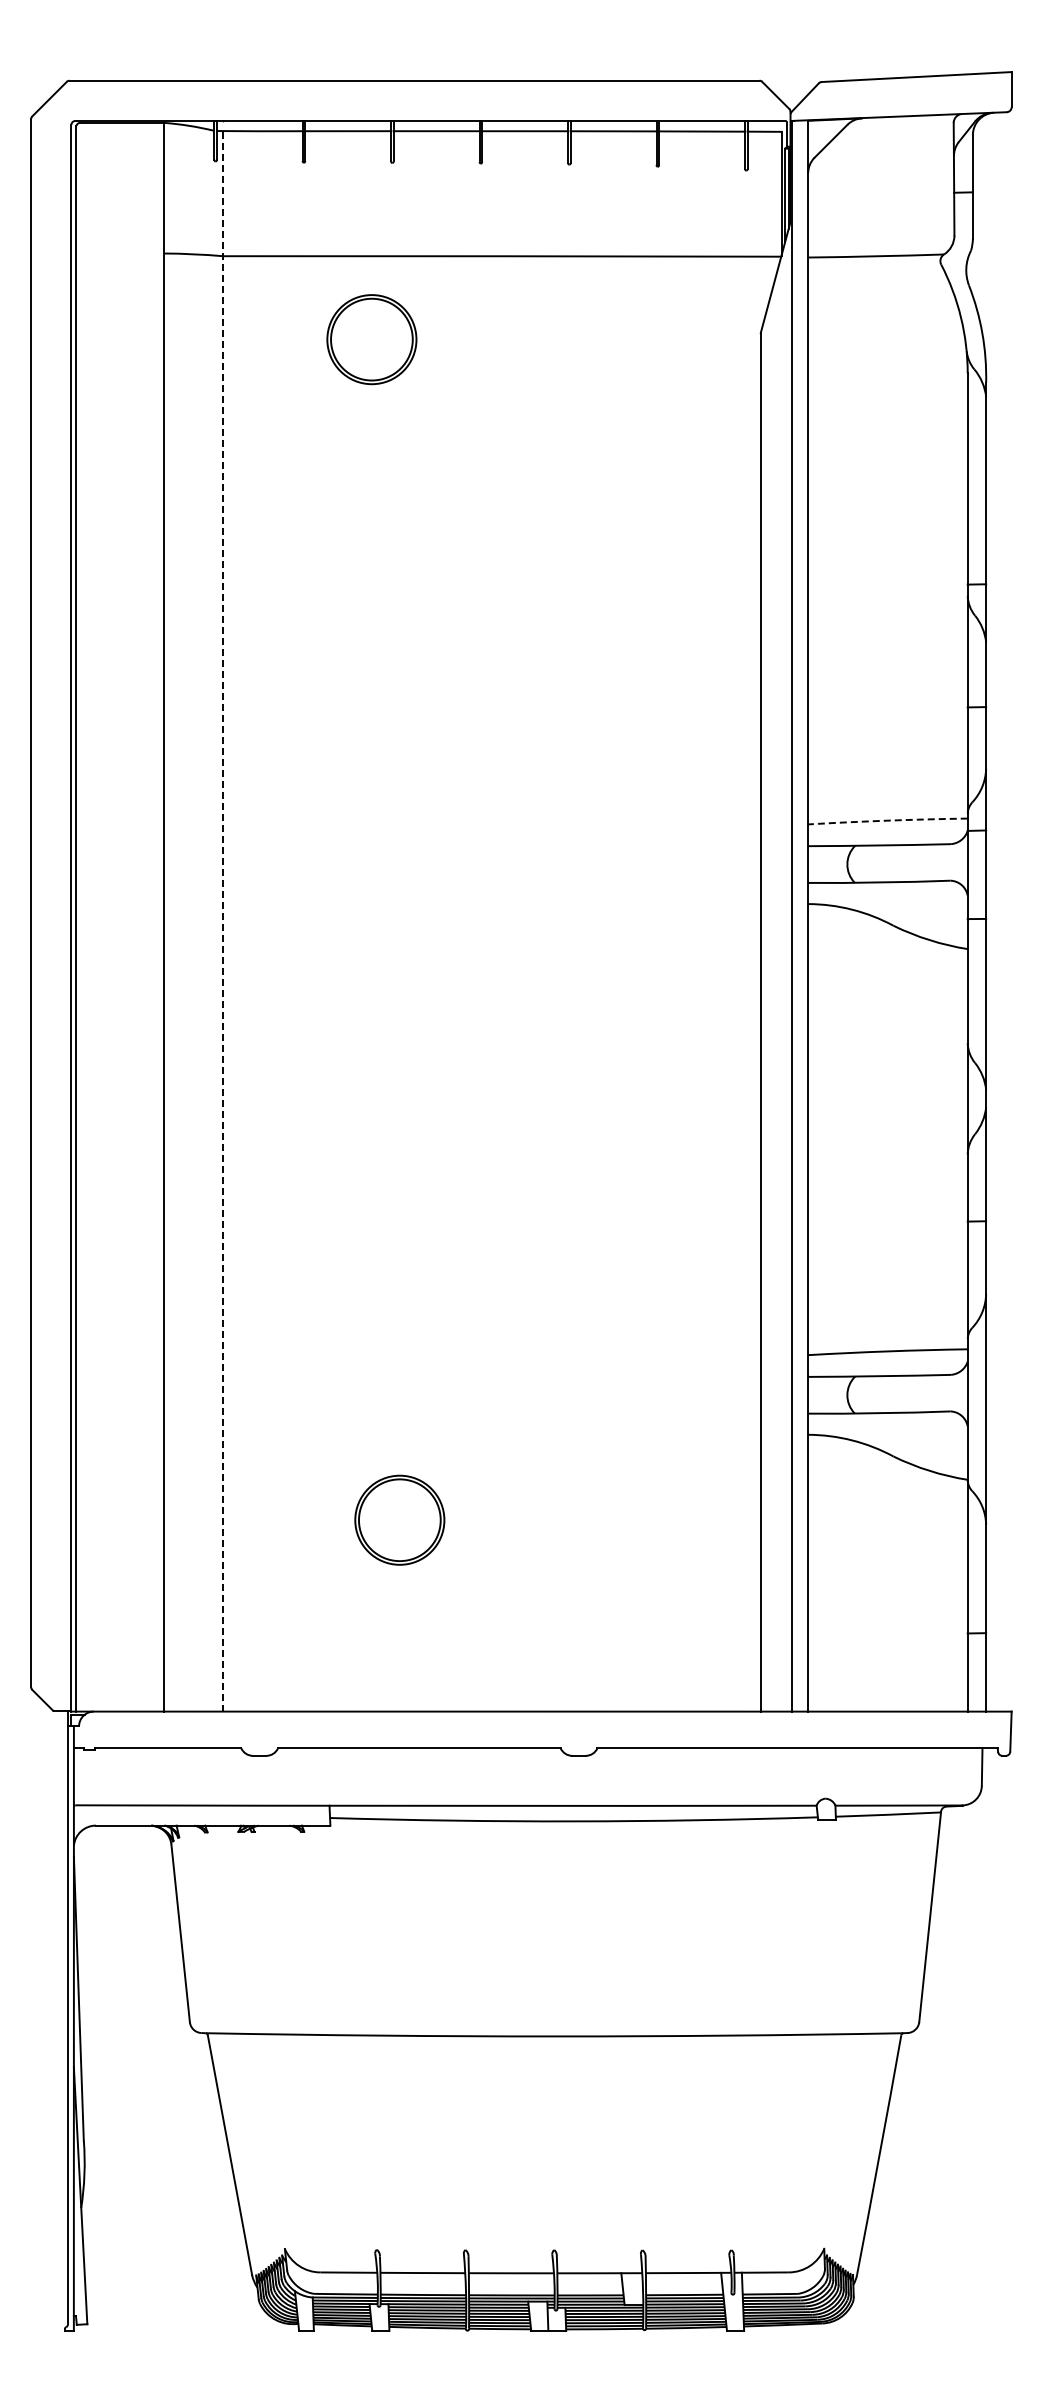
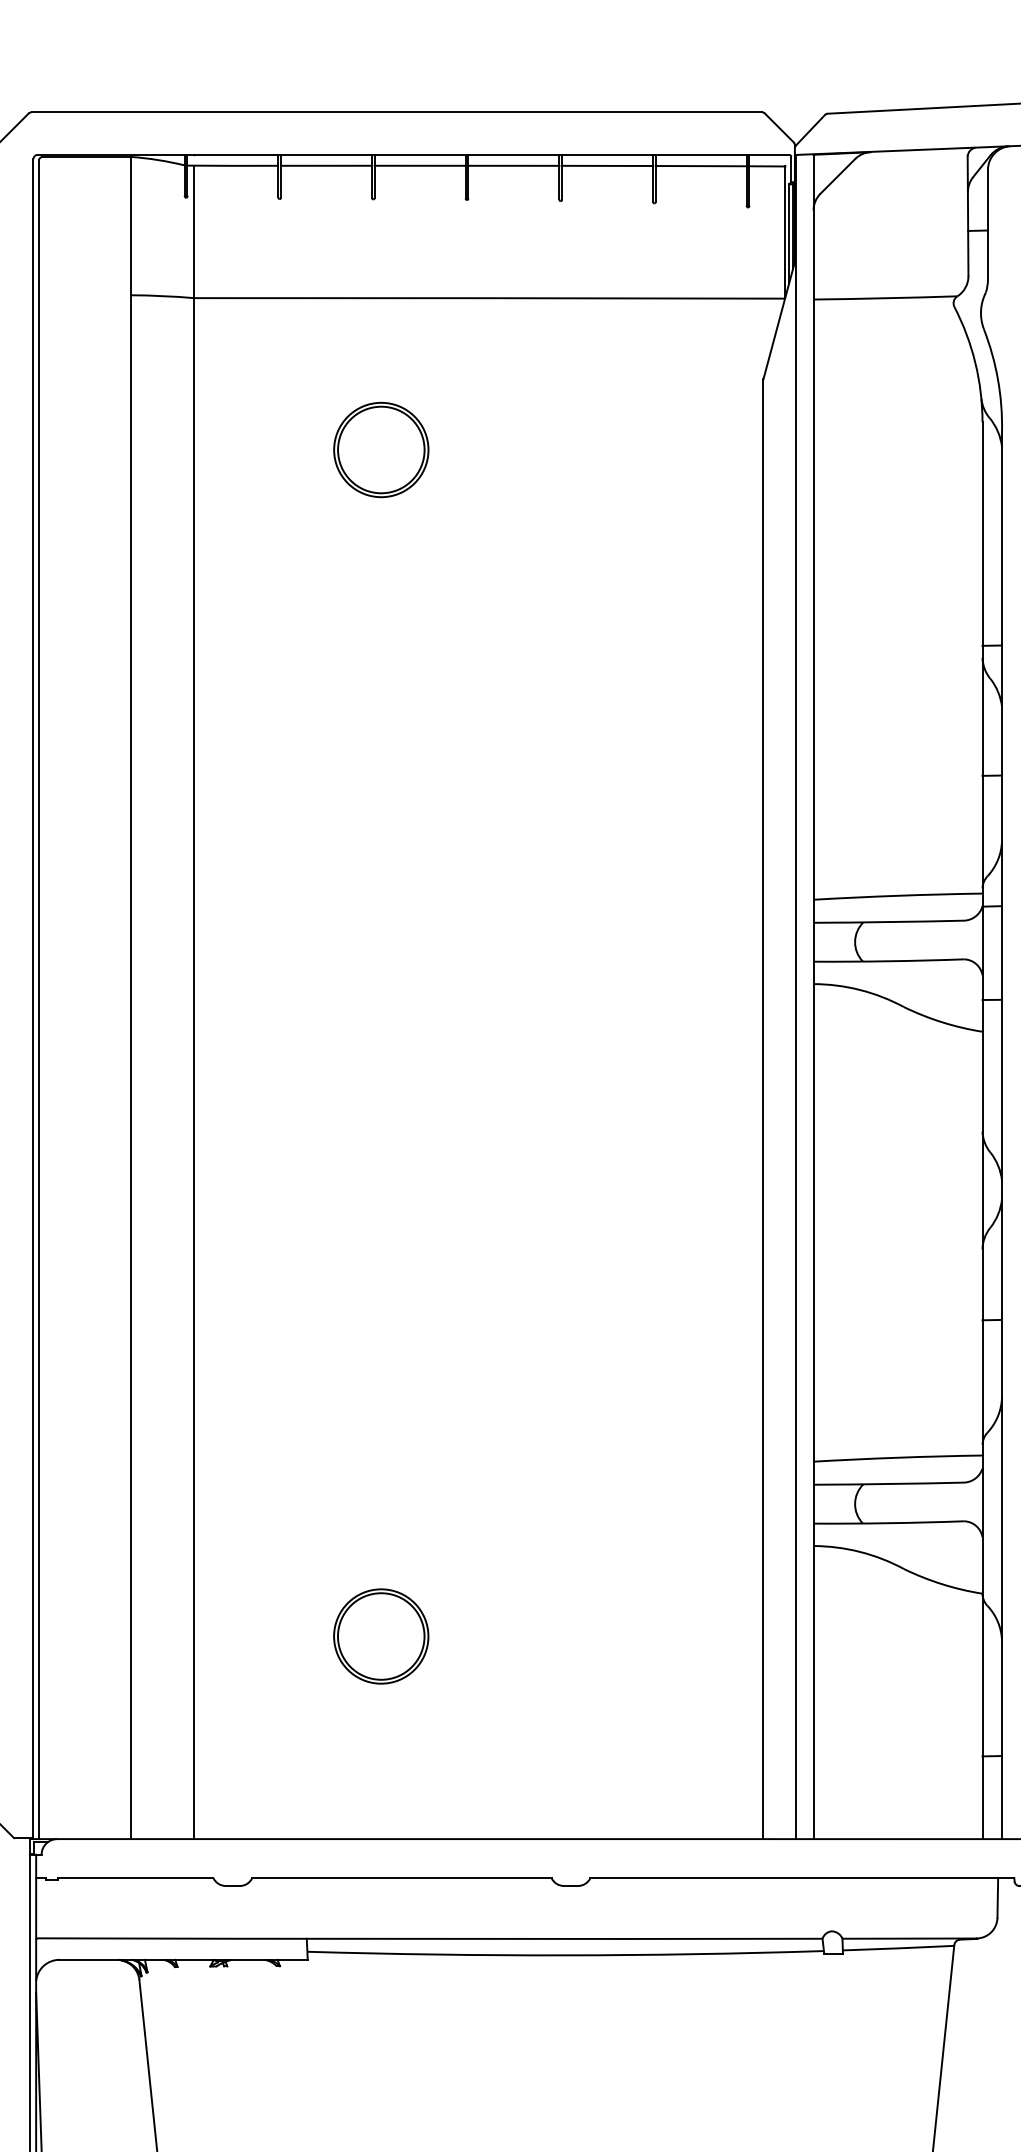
part: (371, 339) -> (380, 449), moved
arc: (887, 820) -> (897, 895), dashed -> solid
line: (222, 920) -> (193, 1001), dashed -> solid

